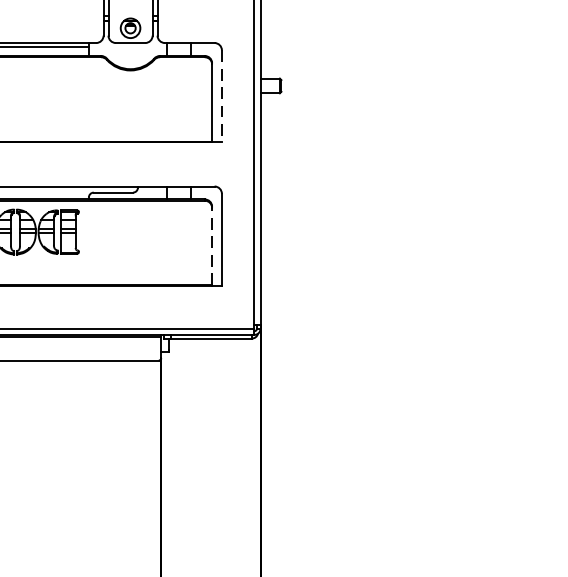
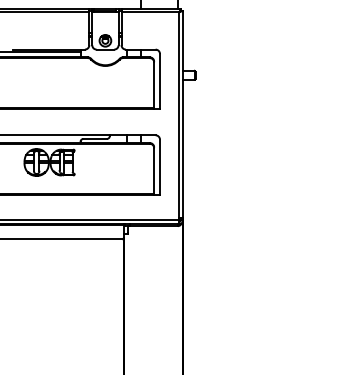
line: (222, 96) -> (160, 81), dashed -> solid
line: (212, 245) -> (154, 170), dashed -> solid

